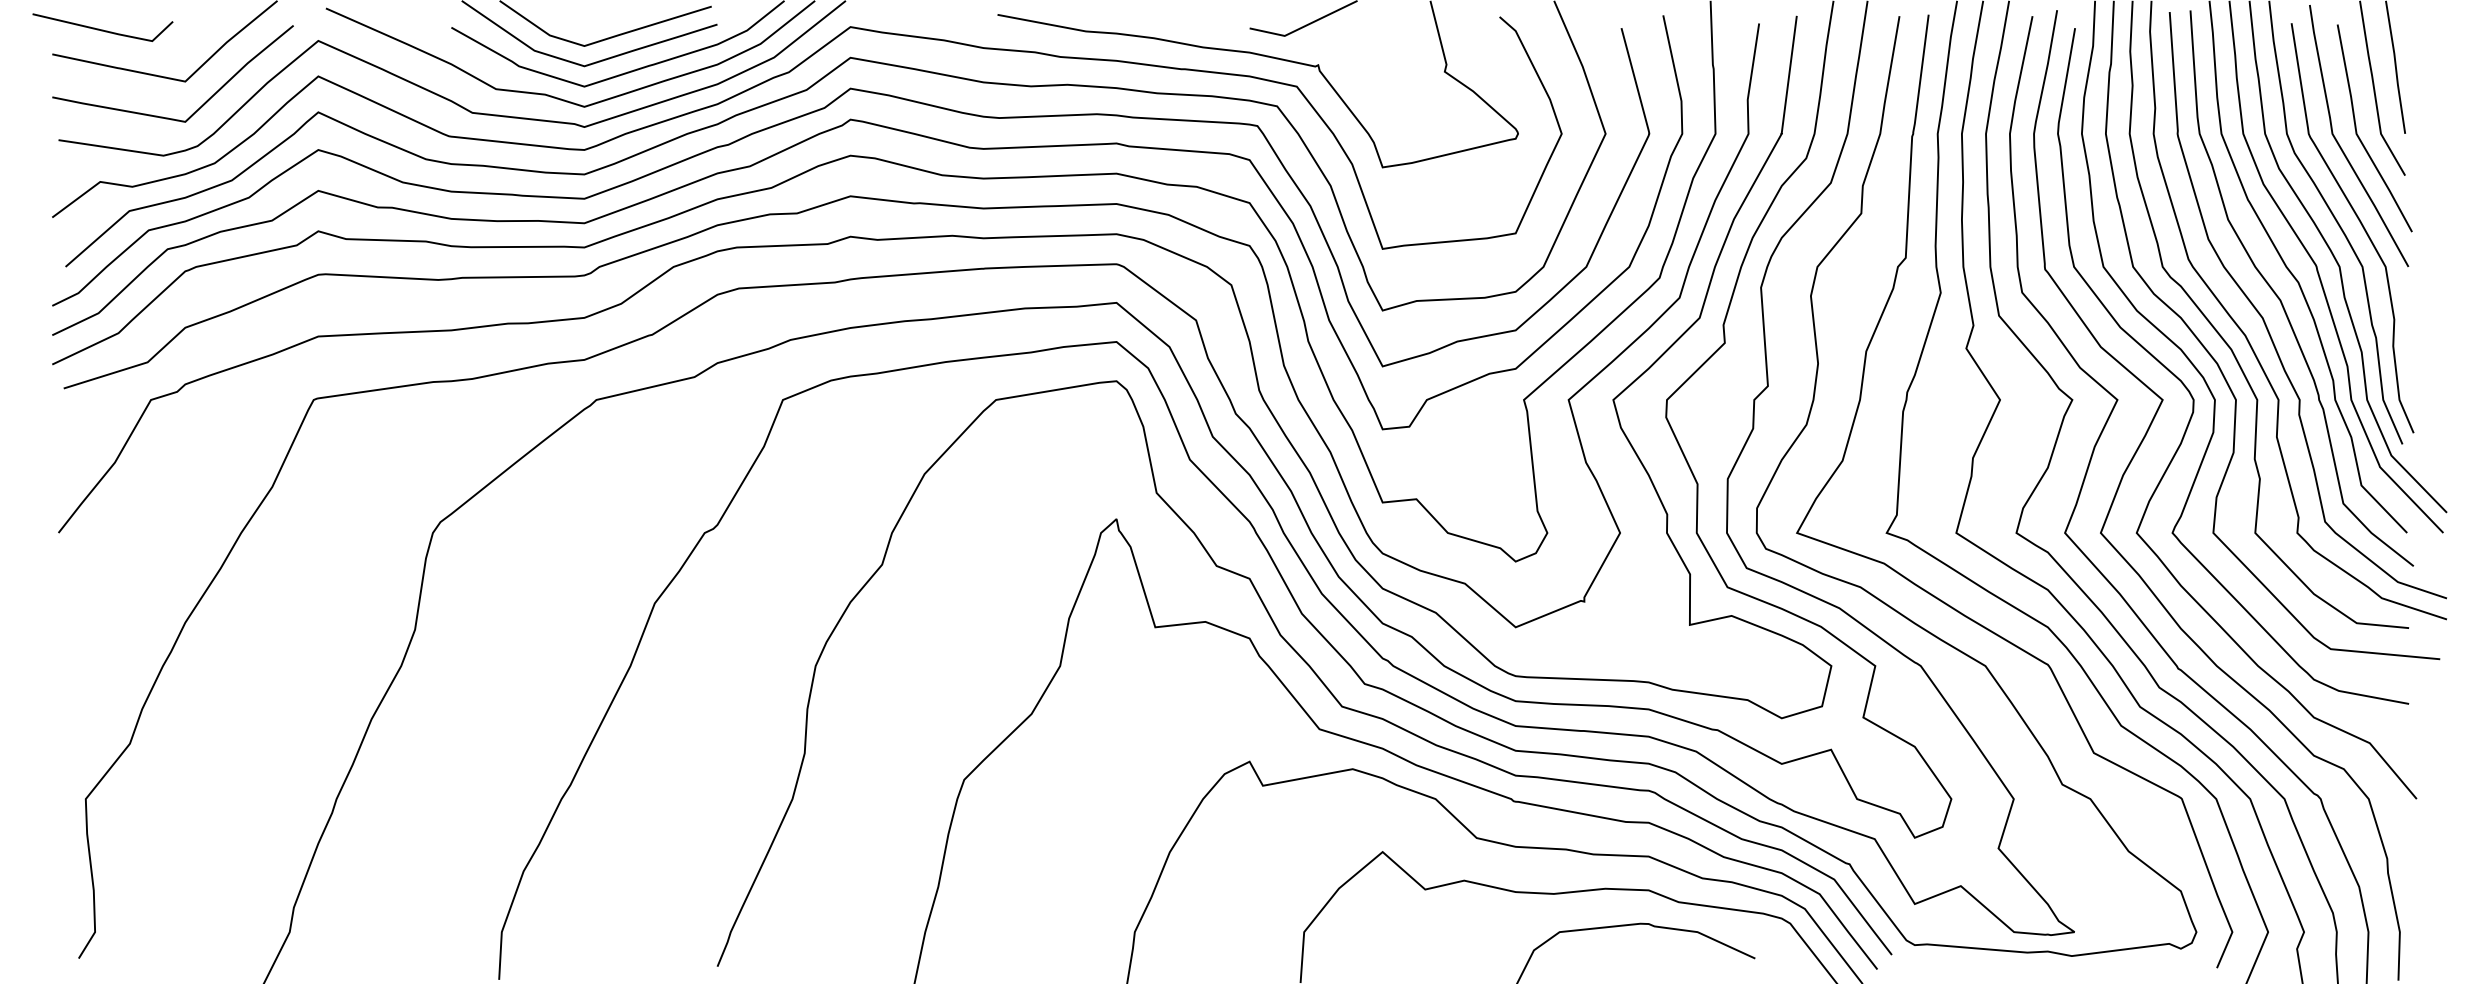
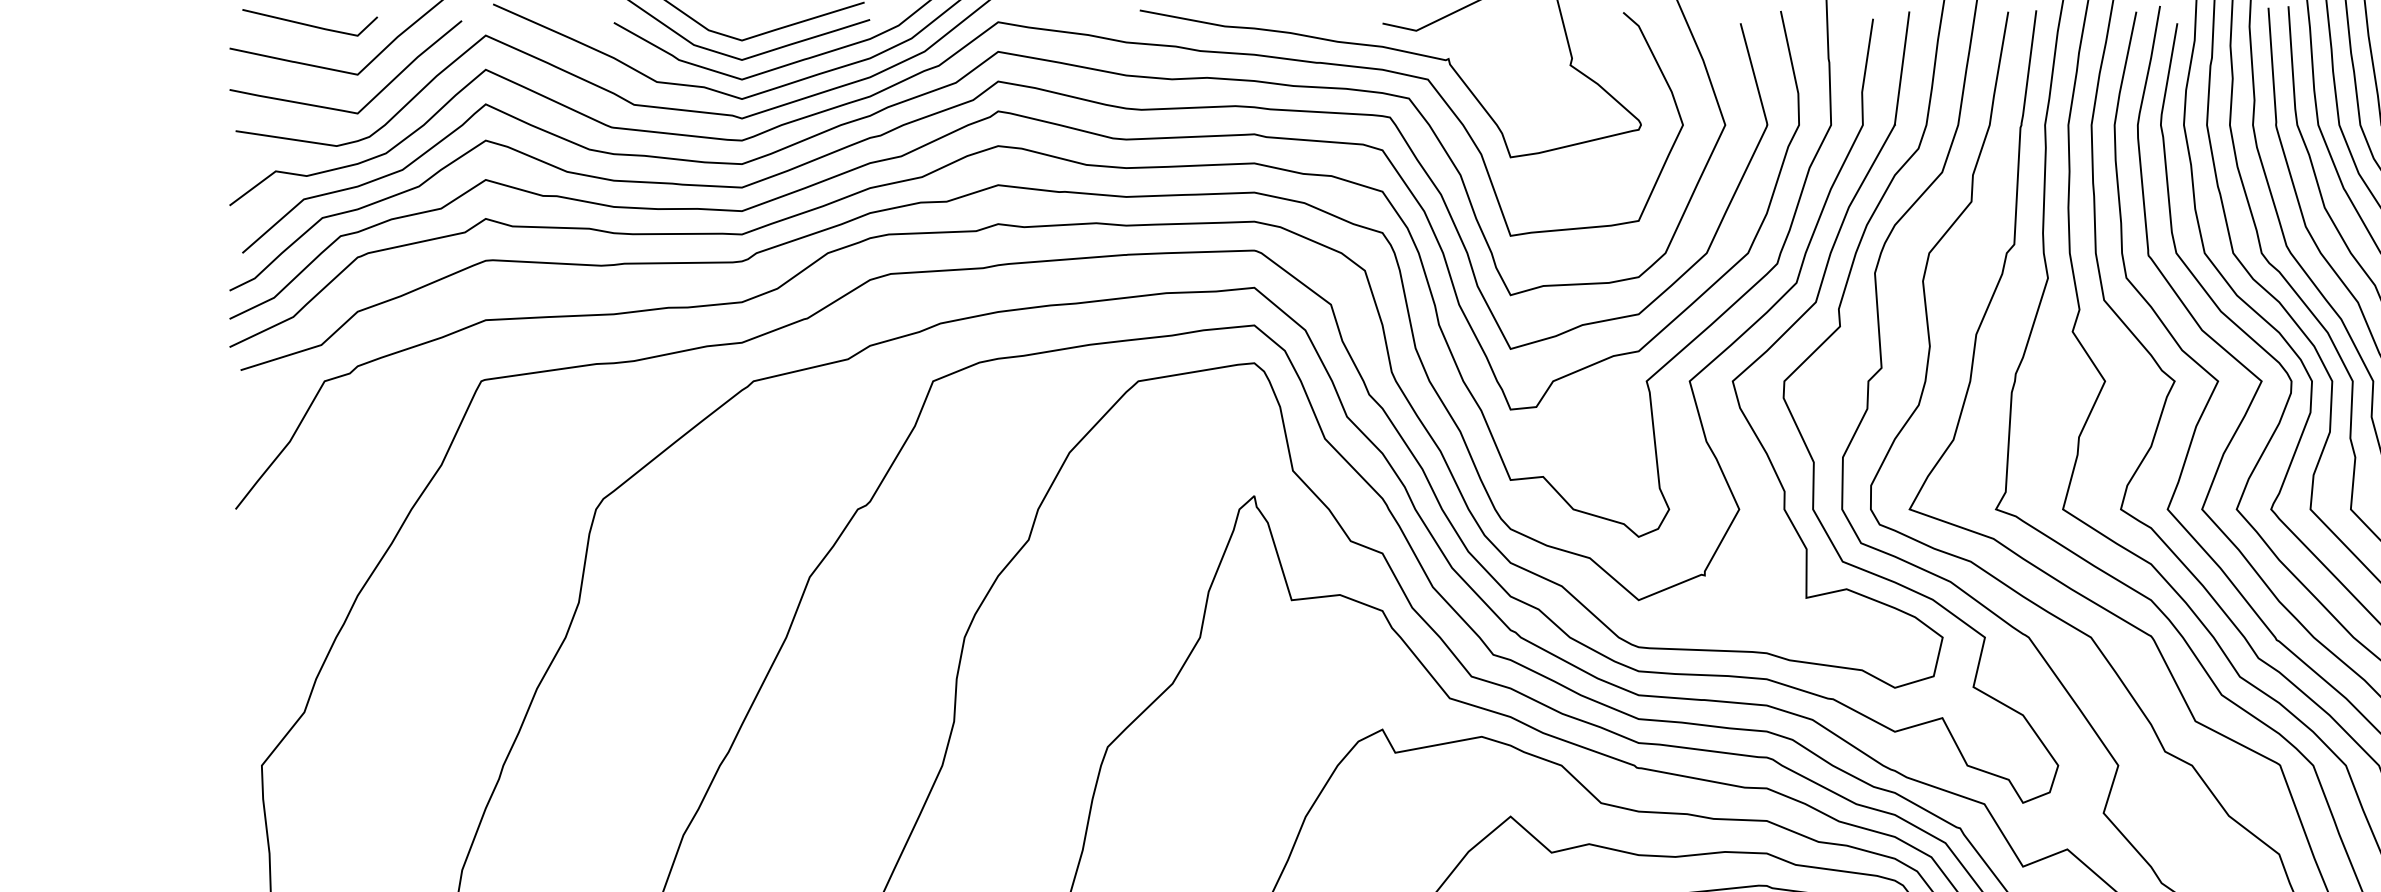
line: (102, 29) -> (309, 24), moved

